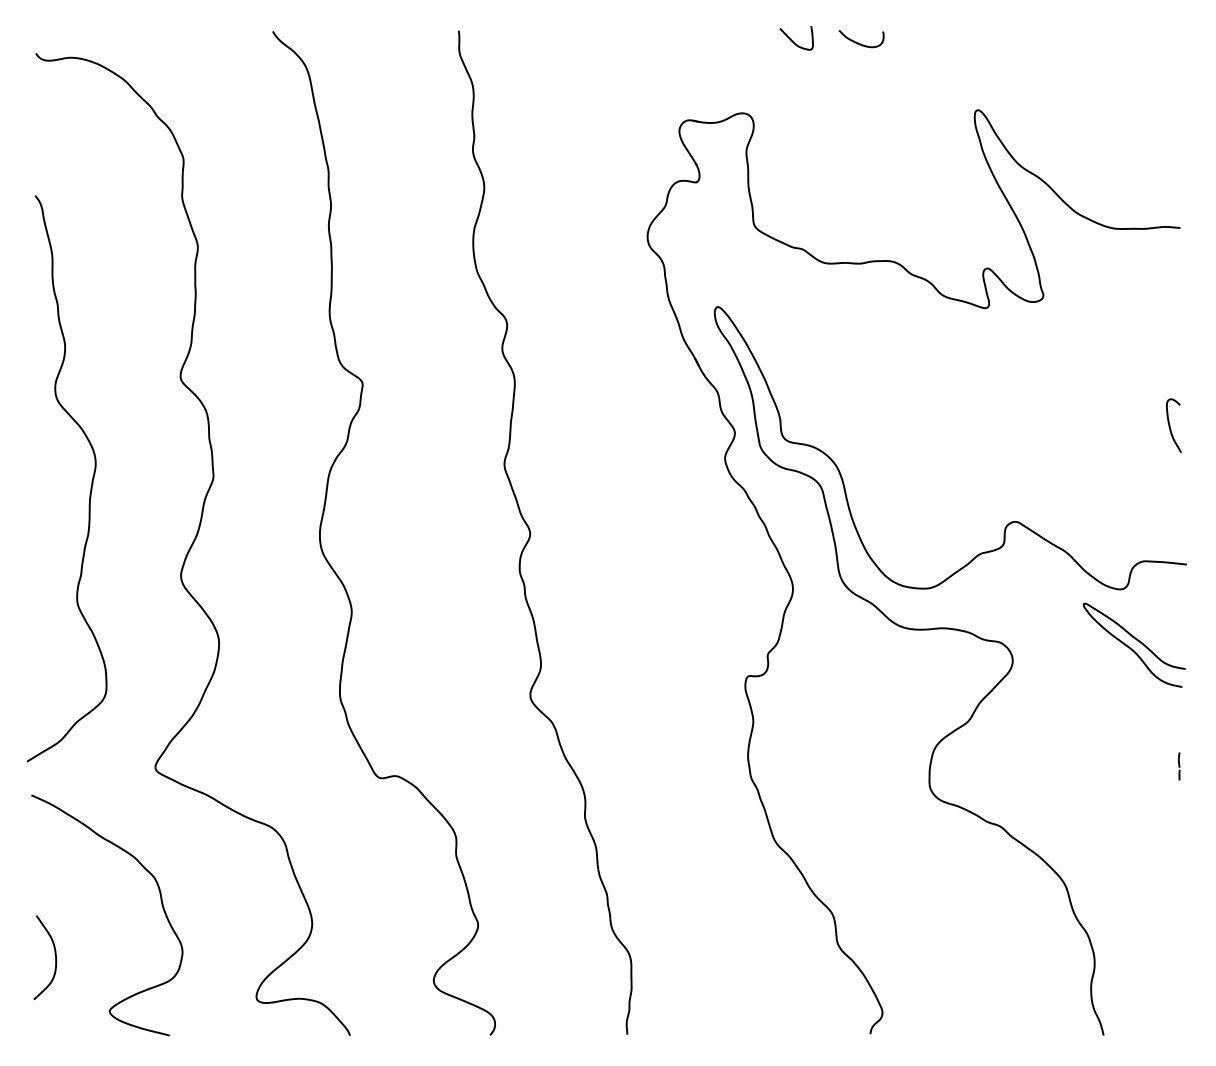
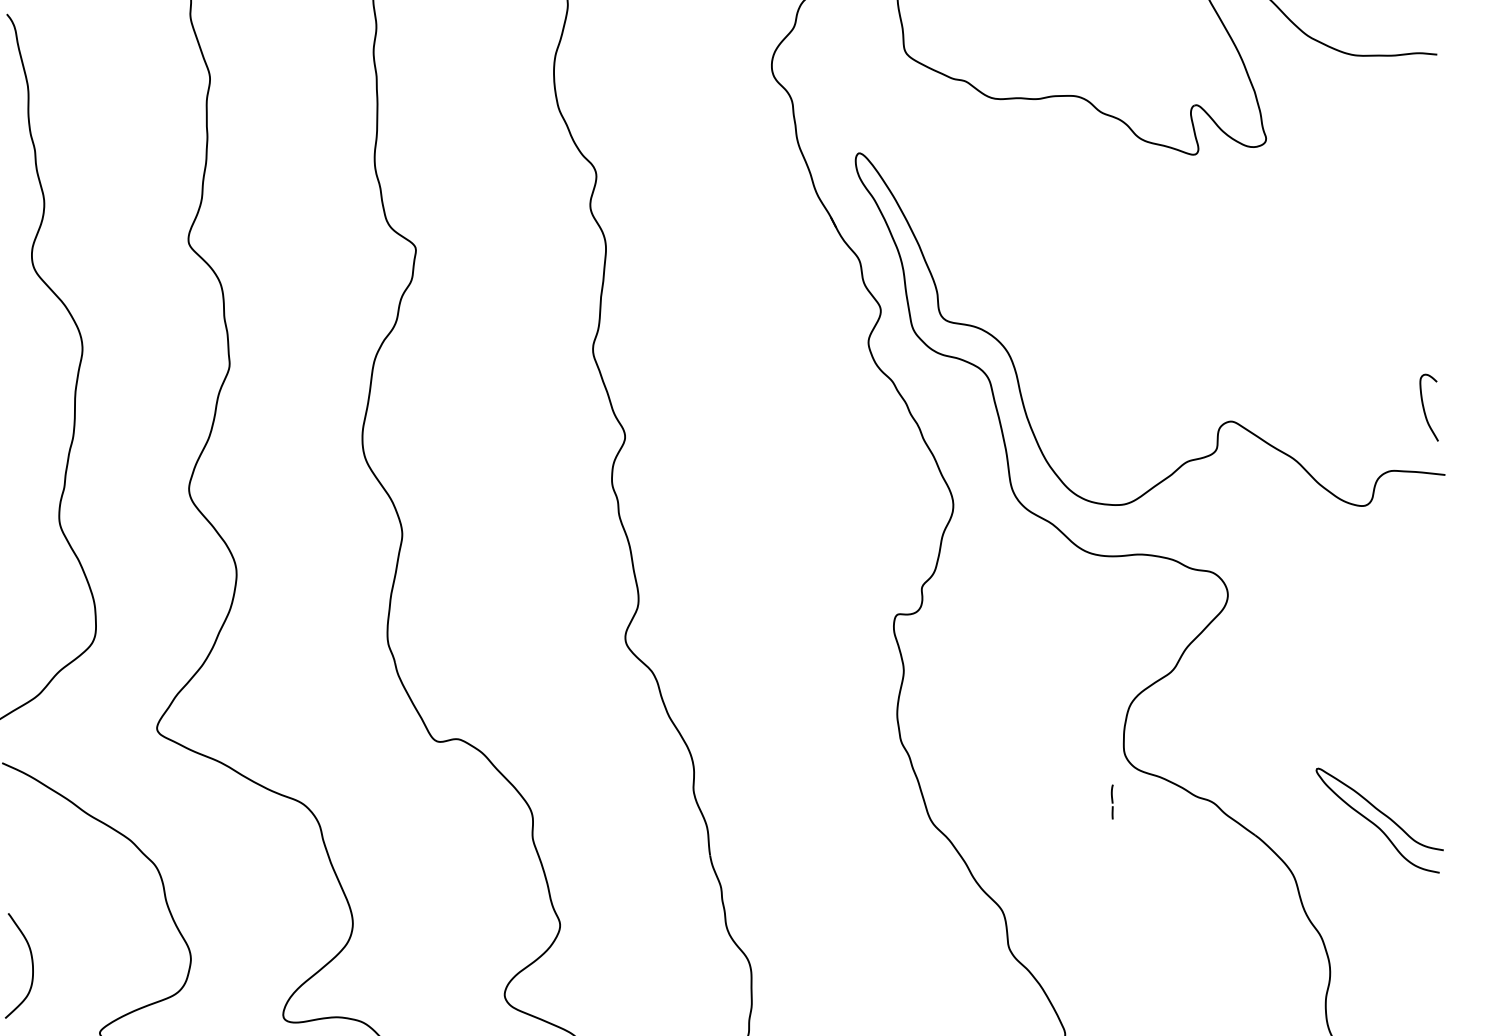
curve: (1170, 425) -> (1424, 407), moved
curve: (1130, 647) -> (1374, 823), moved
line: (1179, 766) -> (1112, 802), moved

